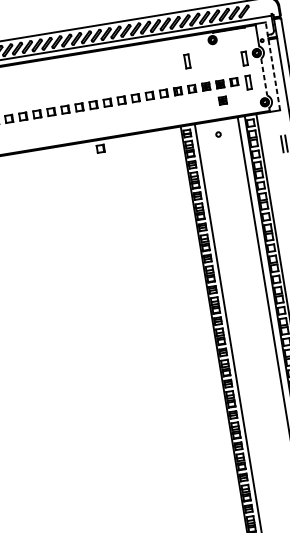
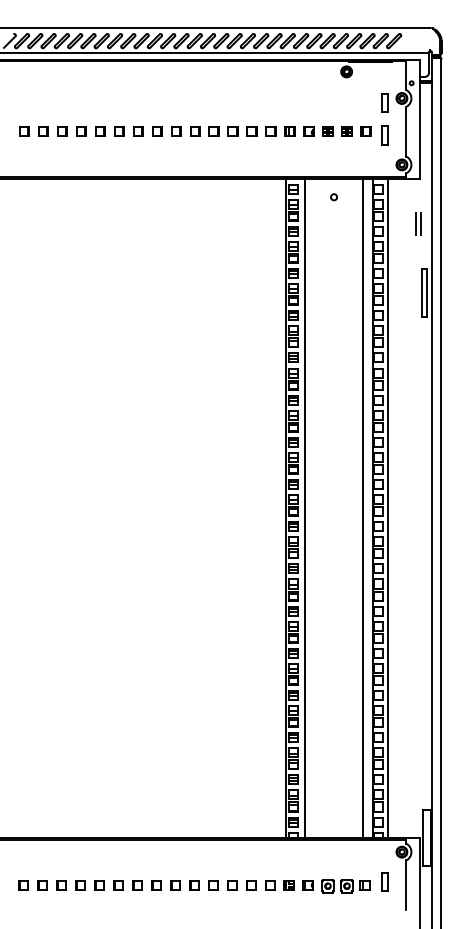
part: (187, 61) -> (308, 94), removed
line: (273, 65) -> (420, 118), dashed -> solid
line: (264, 77) -> (406, 131), dashed -> solid
part: (222, 100) -> (346, 153), removed
part: (100, 148) -> (176, 190), removed

